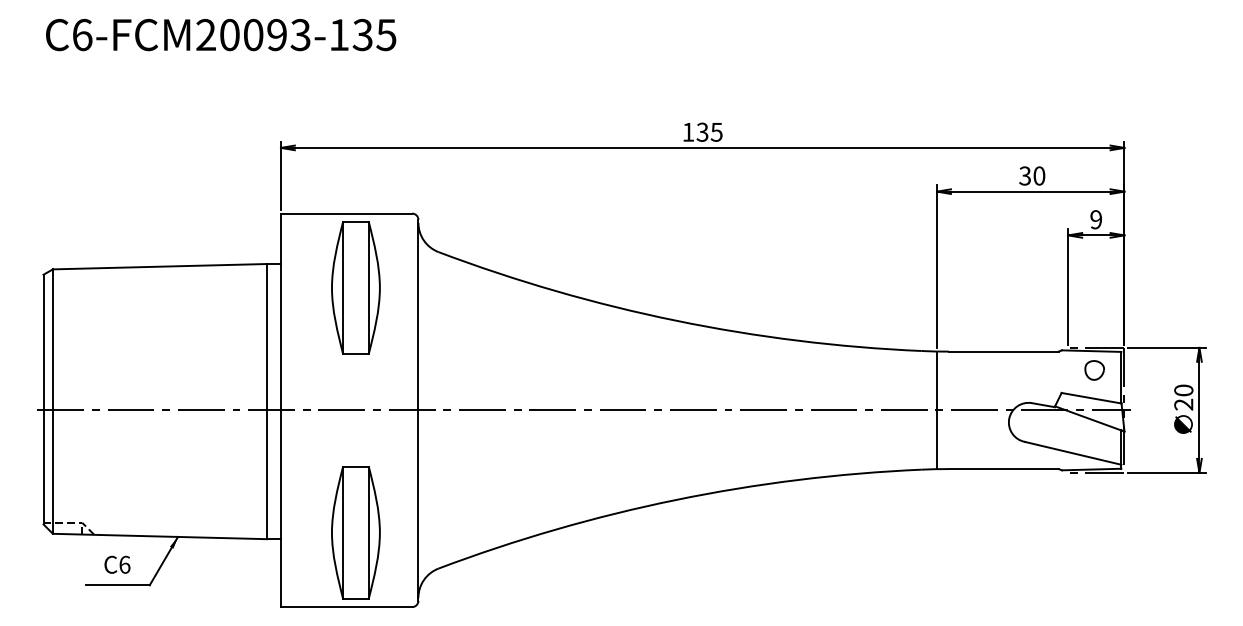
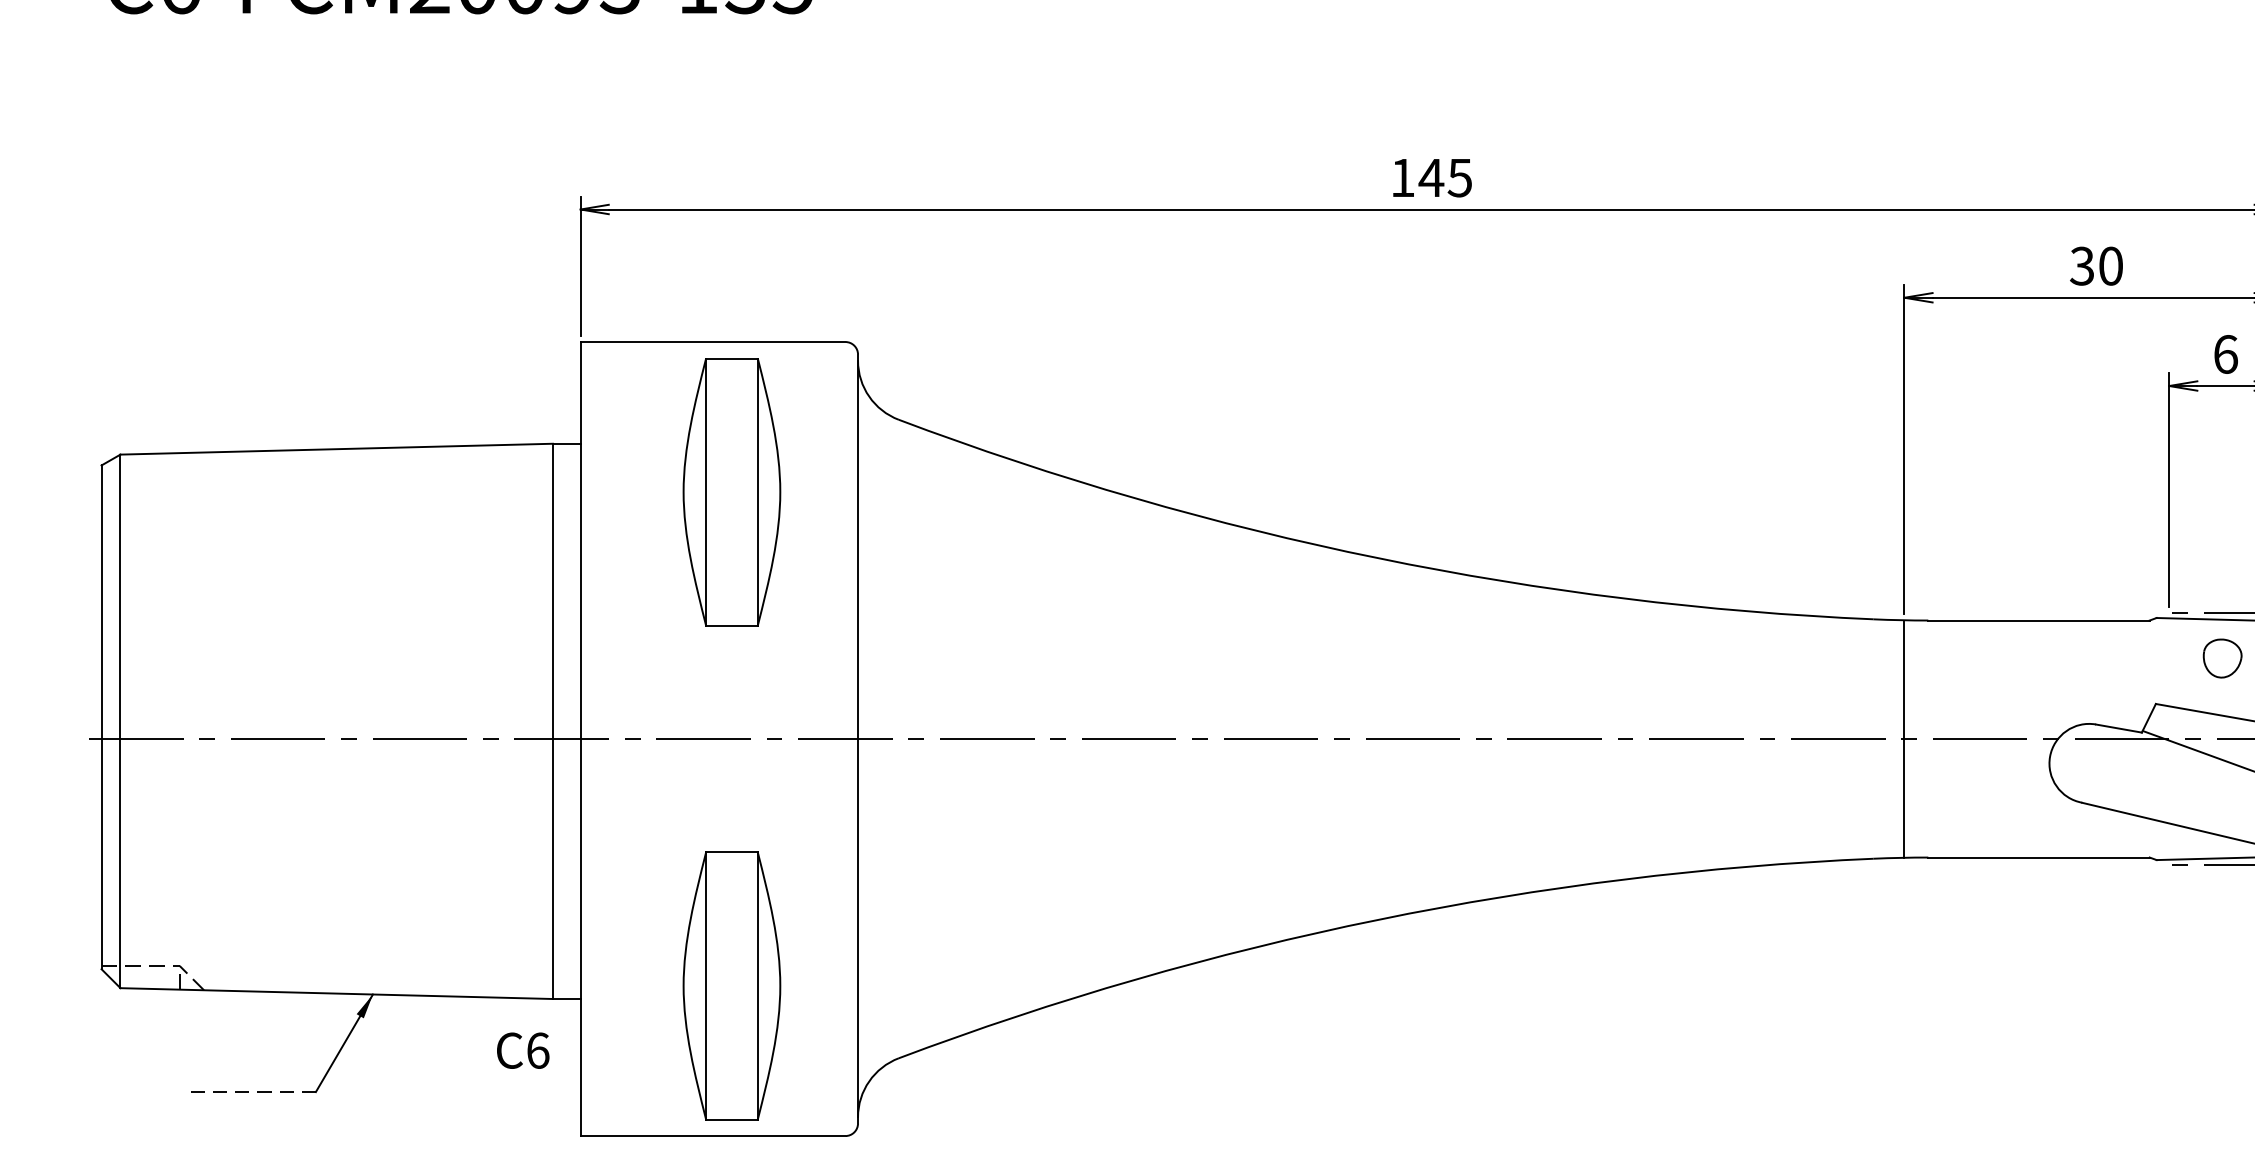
text: (702, 131) -> (1431, 176), 135 -> 145
text: (1096, 219) -> (2226, 353), 9 -> 6
text: (117, 564) -> (523, 1050), moved
line: (117, 585) -> (250, 1092), solid -> dashed

